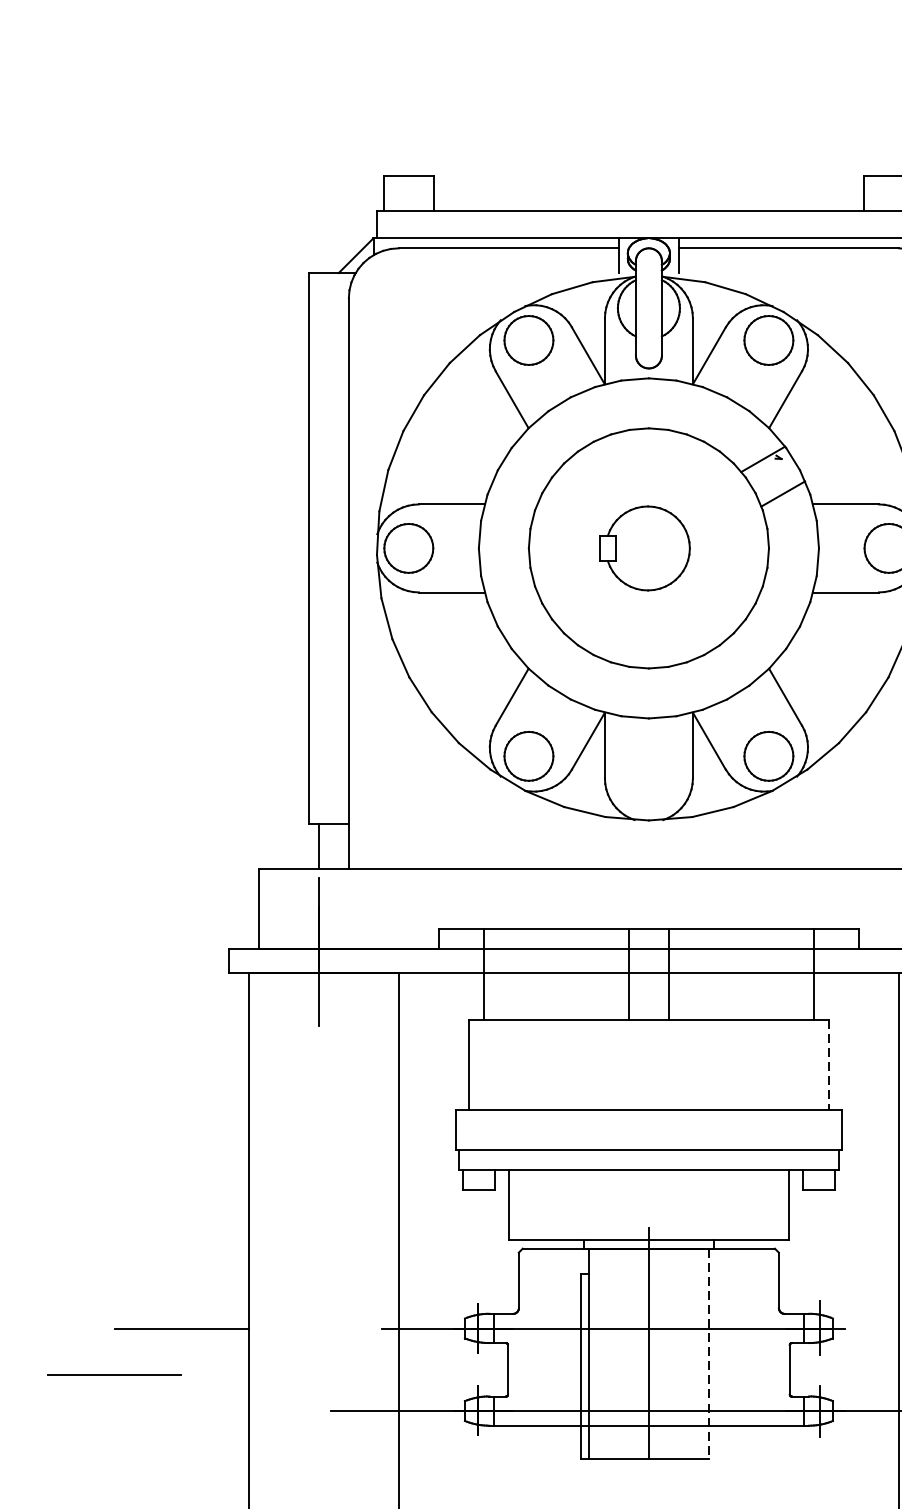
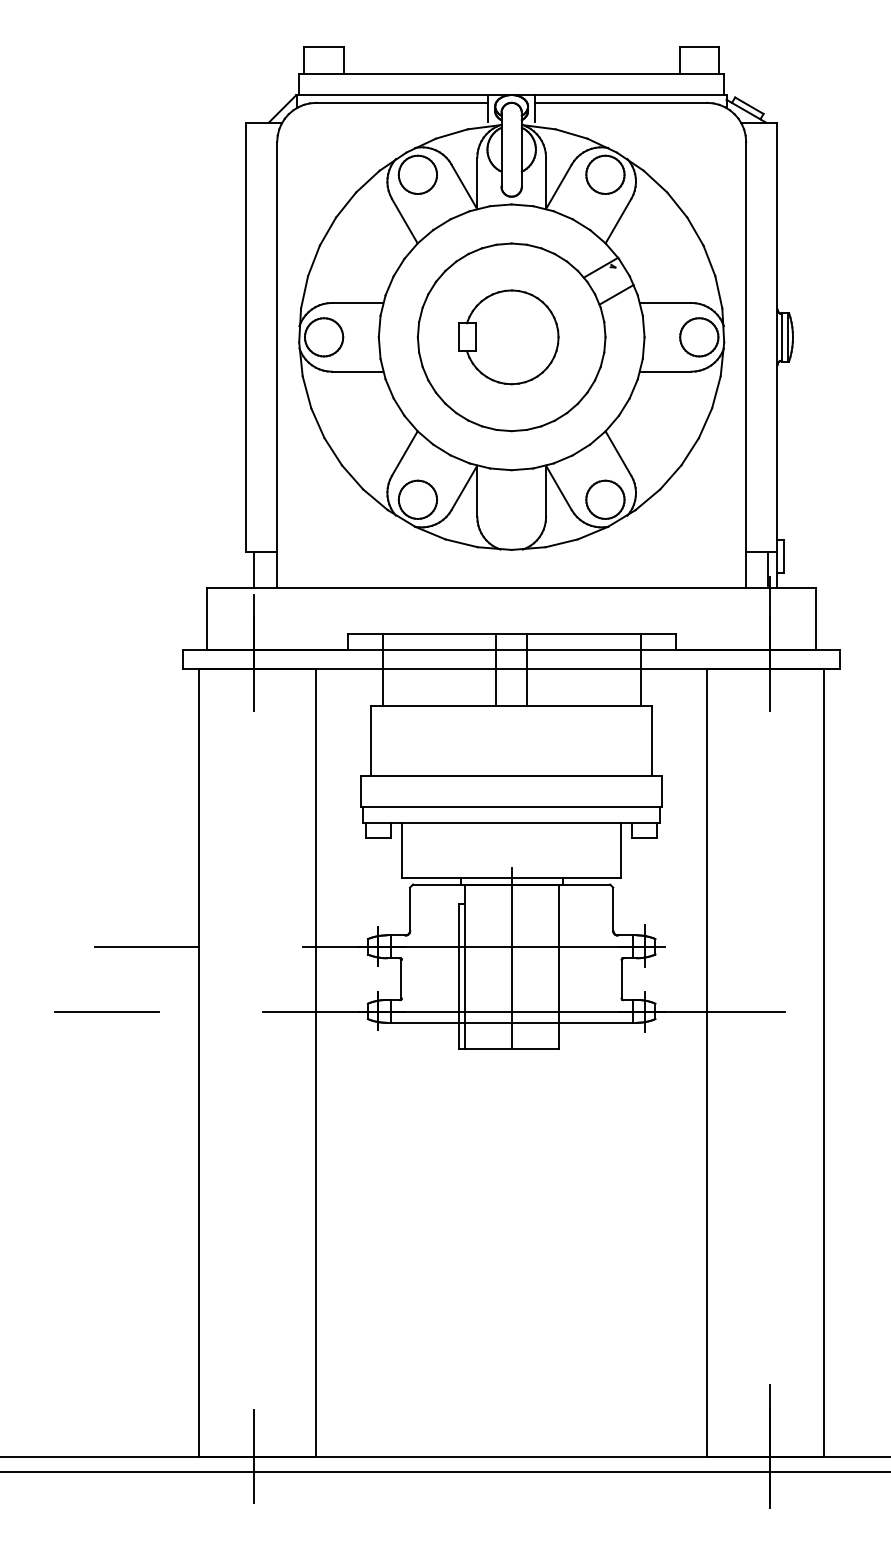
part: (644, 548) -> (508, 337), size x1.43
line: (829, 1065) -> (652, 741), dashed -> solid
line: (708, 1354) -> (558, 967), dashed -> solid
line: (113, 1375) -> (106, 1011), moved

